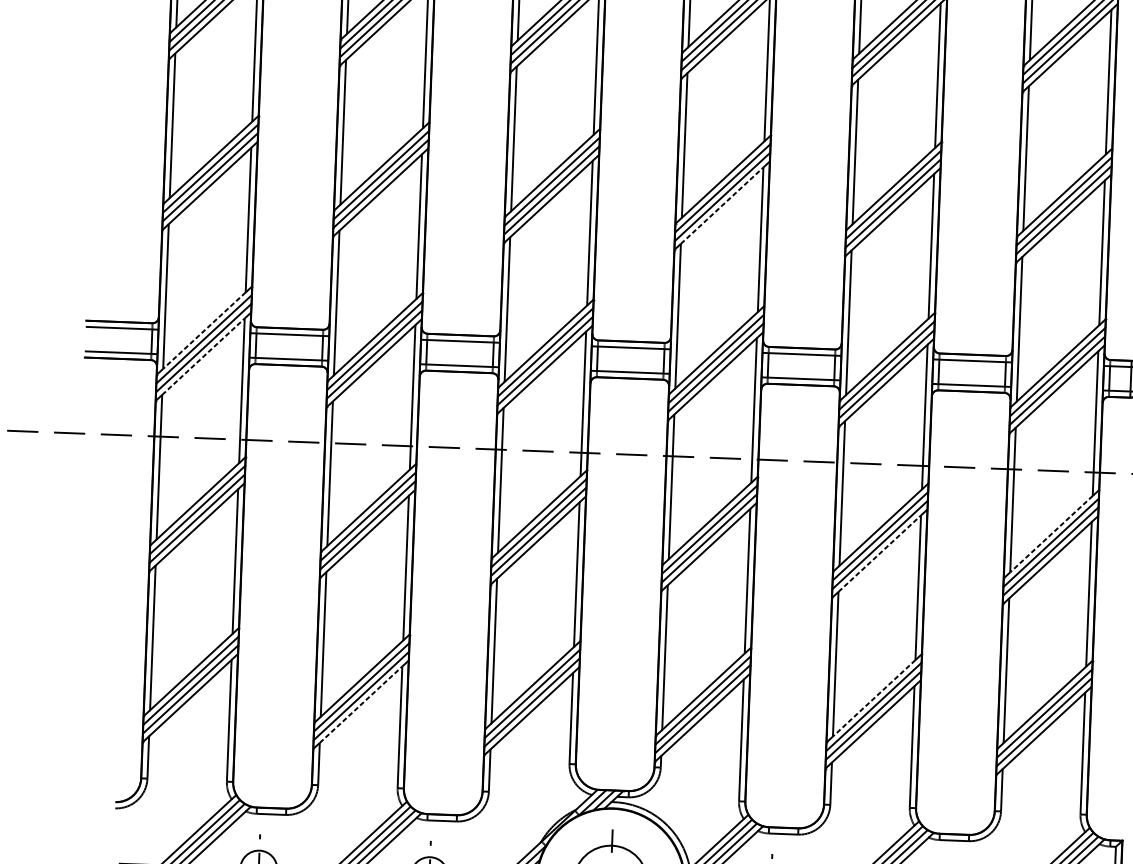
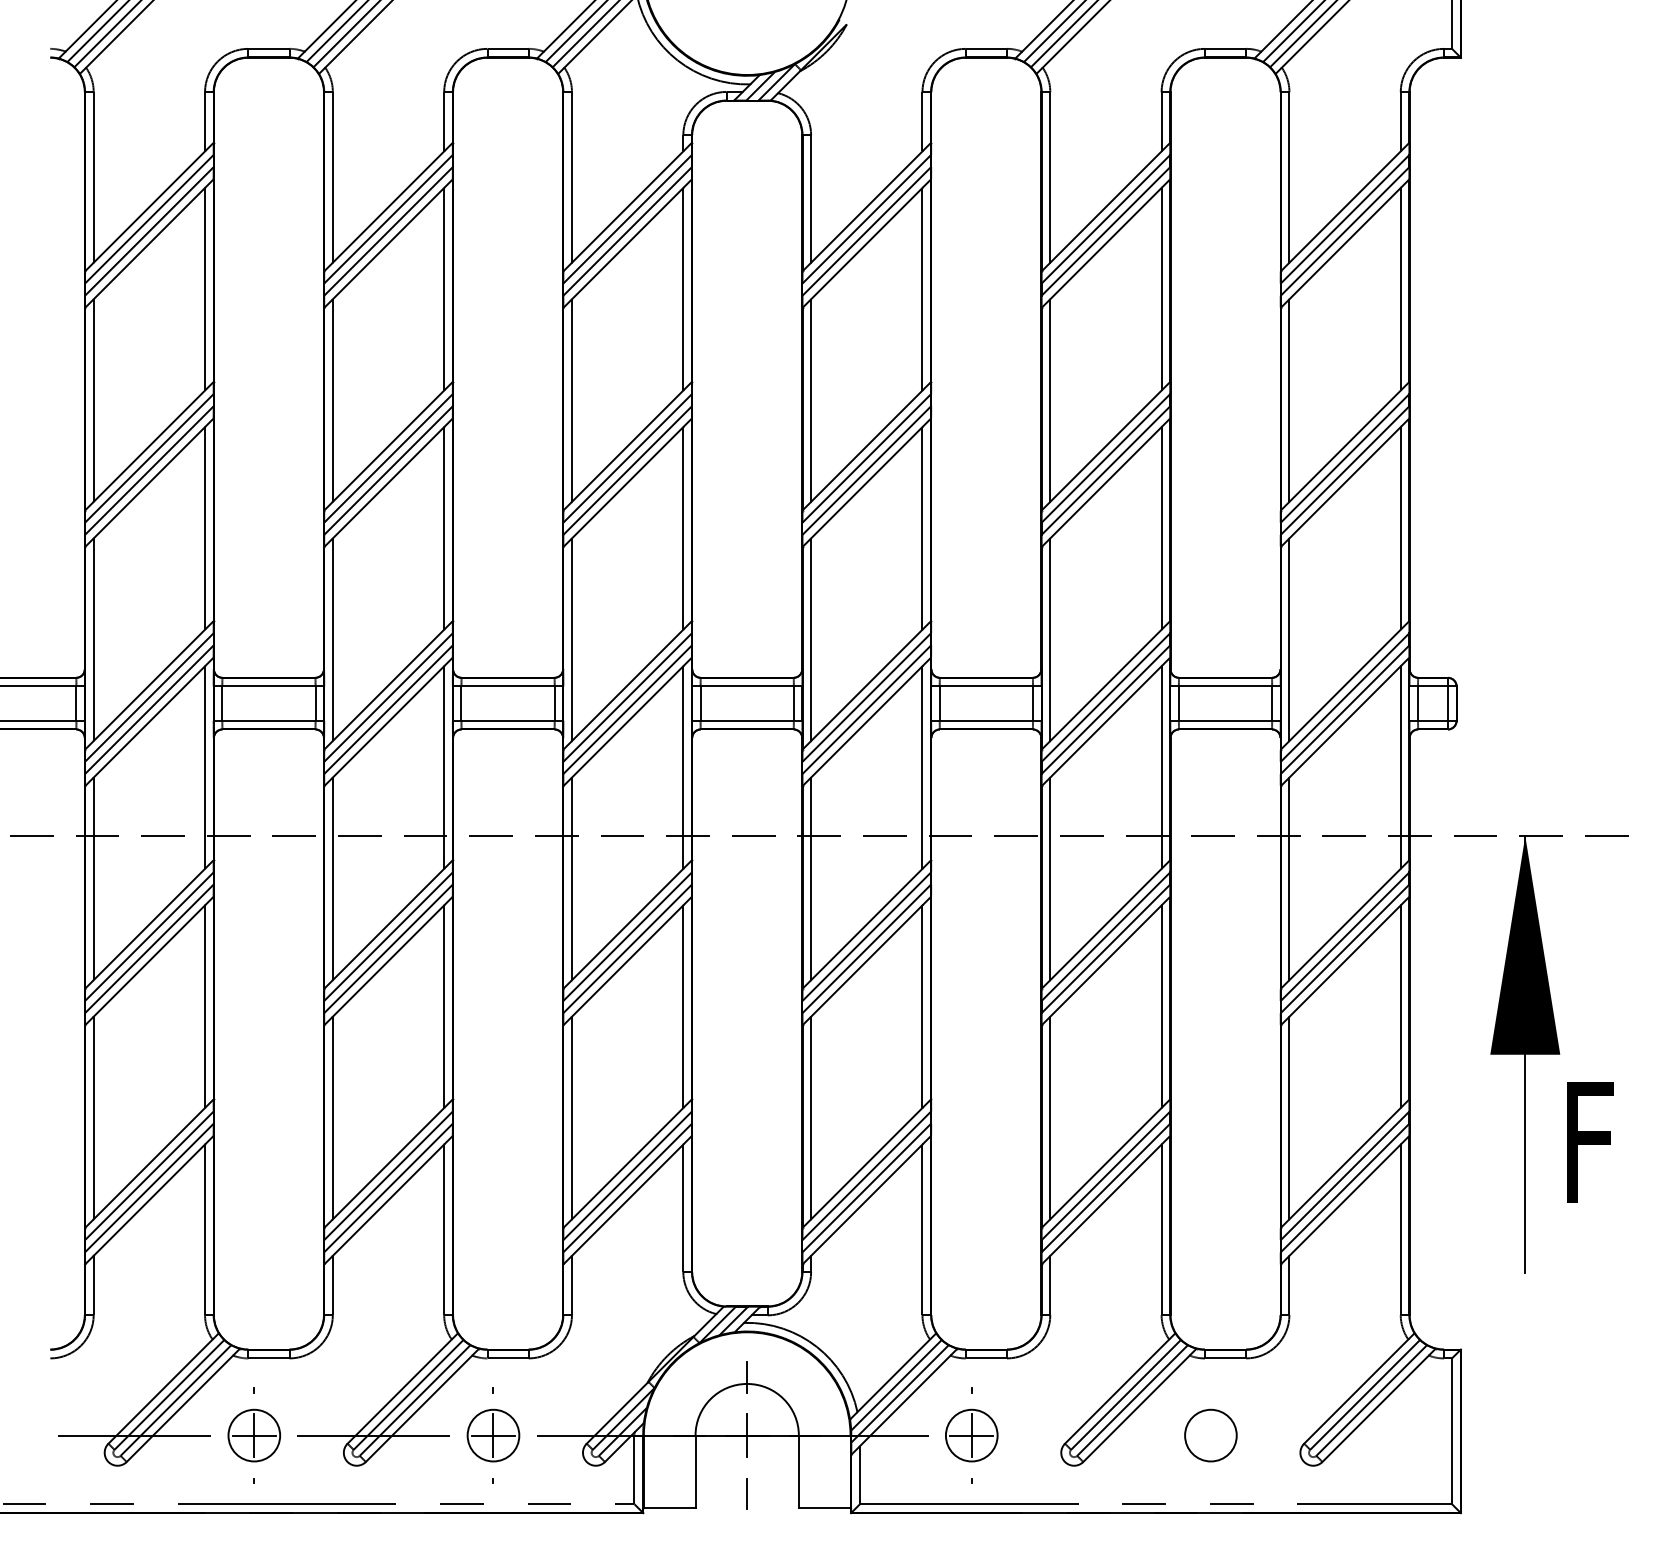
line: (721, 205) -> (866, 482), dashed -> solid
line: (204, 330) -> (149, 685), dashed -> solid
line: (203, 356) -> (149, 721), dashed -> solid
line: (1051, 534) -> (1345, 924), dashed -> solid
line: (879, 553) -> (1105, 961), dashed -> solid
line: (873, 698) -> (1105, 1163), dashed -> solid
line: (361, 704) -> (388, 1200), dashed -> solid

